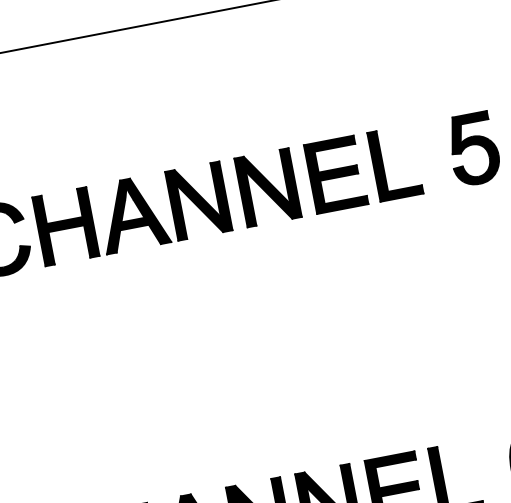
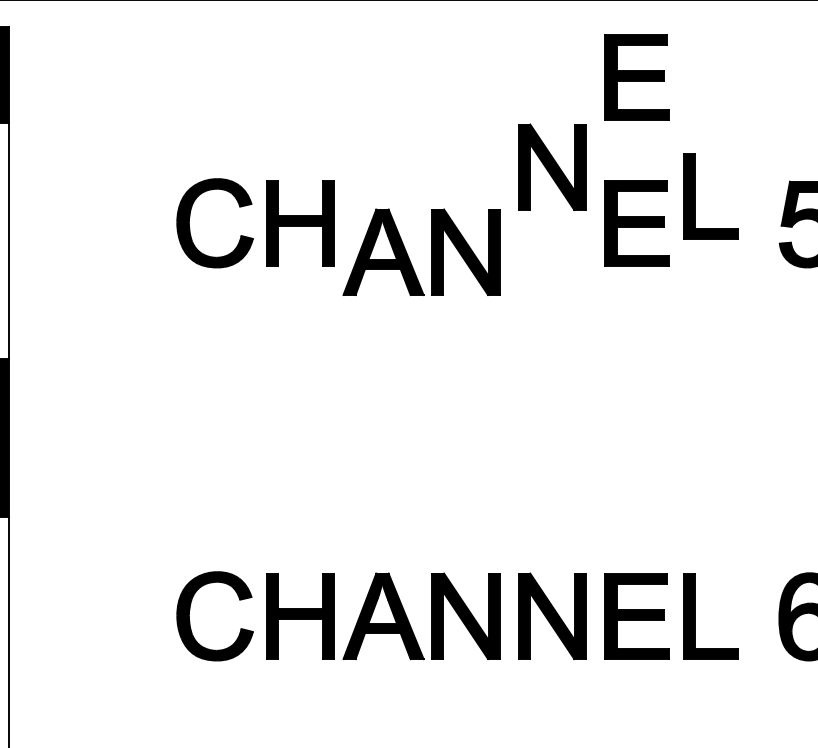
part: (313, 57) -> (636, 77), added
part: (383, 165) -> (695, 196), moved
part: (268, 187) -> (552, 167), moved
part: (170, 205) -> (431, 251), moved

